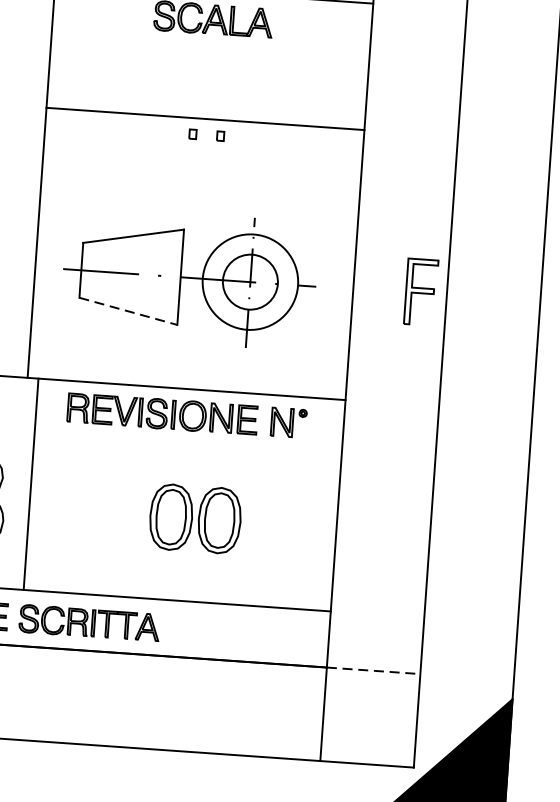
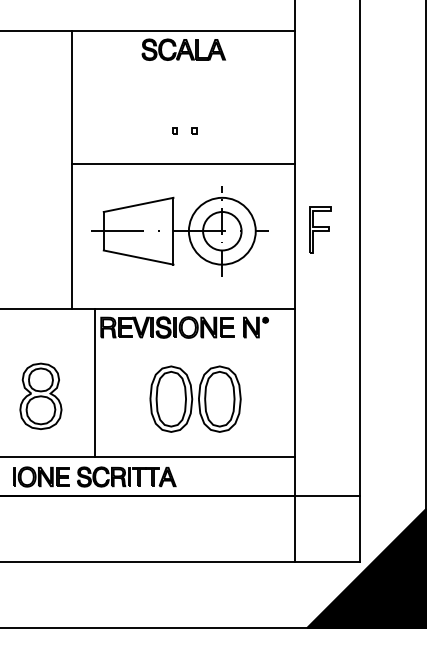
line: (204, 118) -> (182, 163), moved
part: (421, 291) -> (320, 229), moved
line: (128, 311) -> (138, 257), dashed -> solid
line: (31, 483) -> (95, 382), moved
part: (195, 517) -> (195, 398), size x1.43
line: (373, 670) -> (327, 496), dashed -> solid

